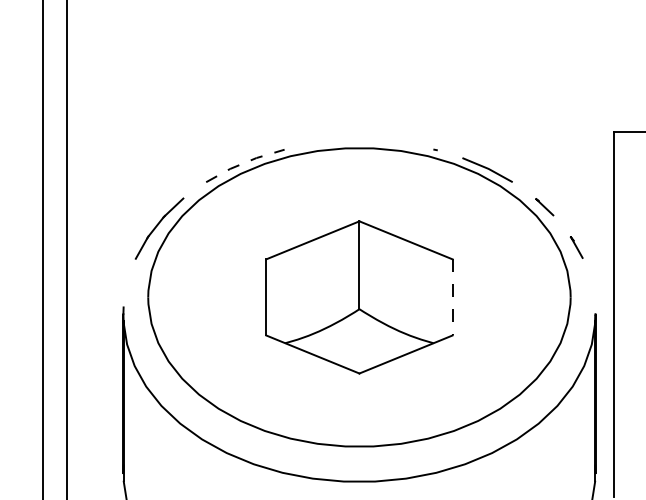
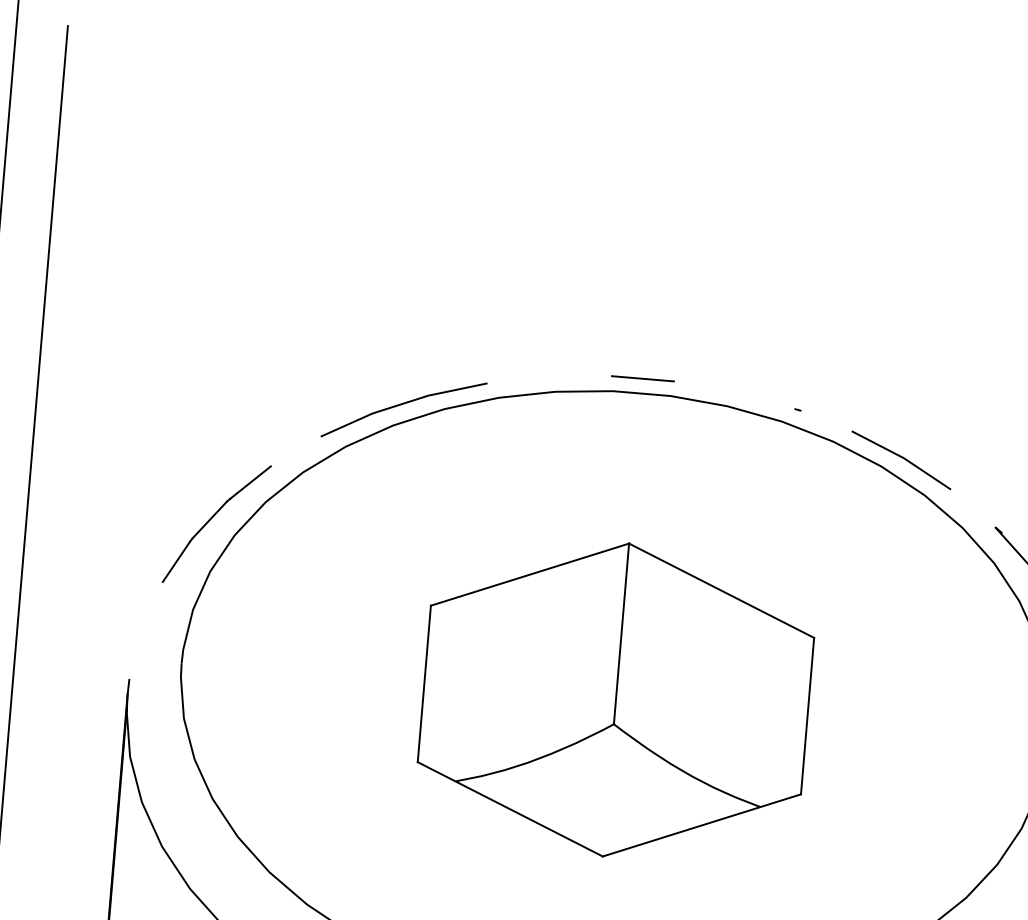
line: (359, 141) -> (642, 379), added
line: (244, 162) -> (402, 402), dashed -> solid
line: (452, 297) -> (807, 716), dashed -> solid

